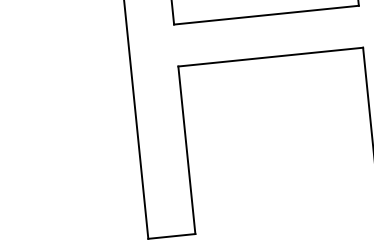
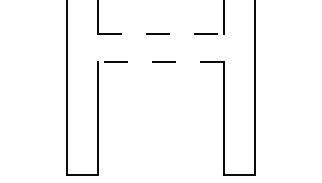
line: (265, 15) -> (160, 33), solid -> dashed
line: (269, 56) -> (160, 61), solid -> dashed

